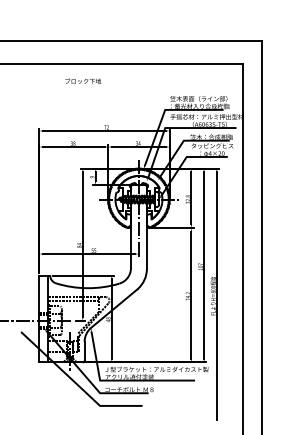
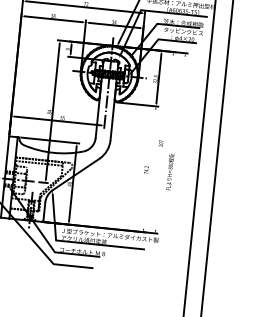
line: (204, 265) -> (164, 142), removed
line: (191, 294) -> (149, 168), removed
line: (216, 296) -> (173, 172), removed

